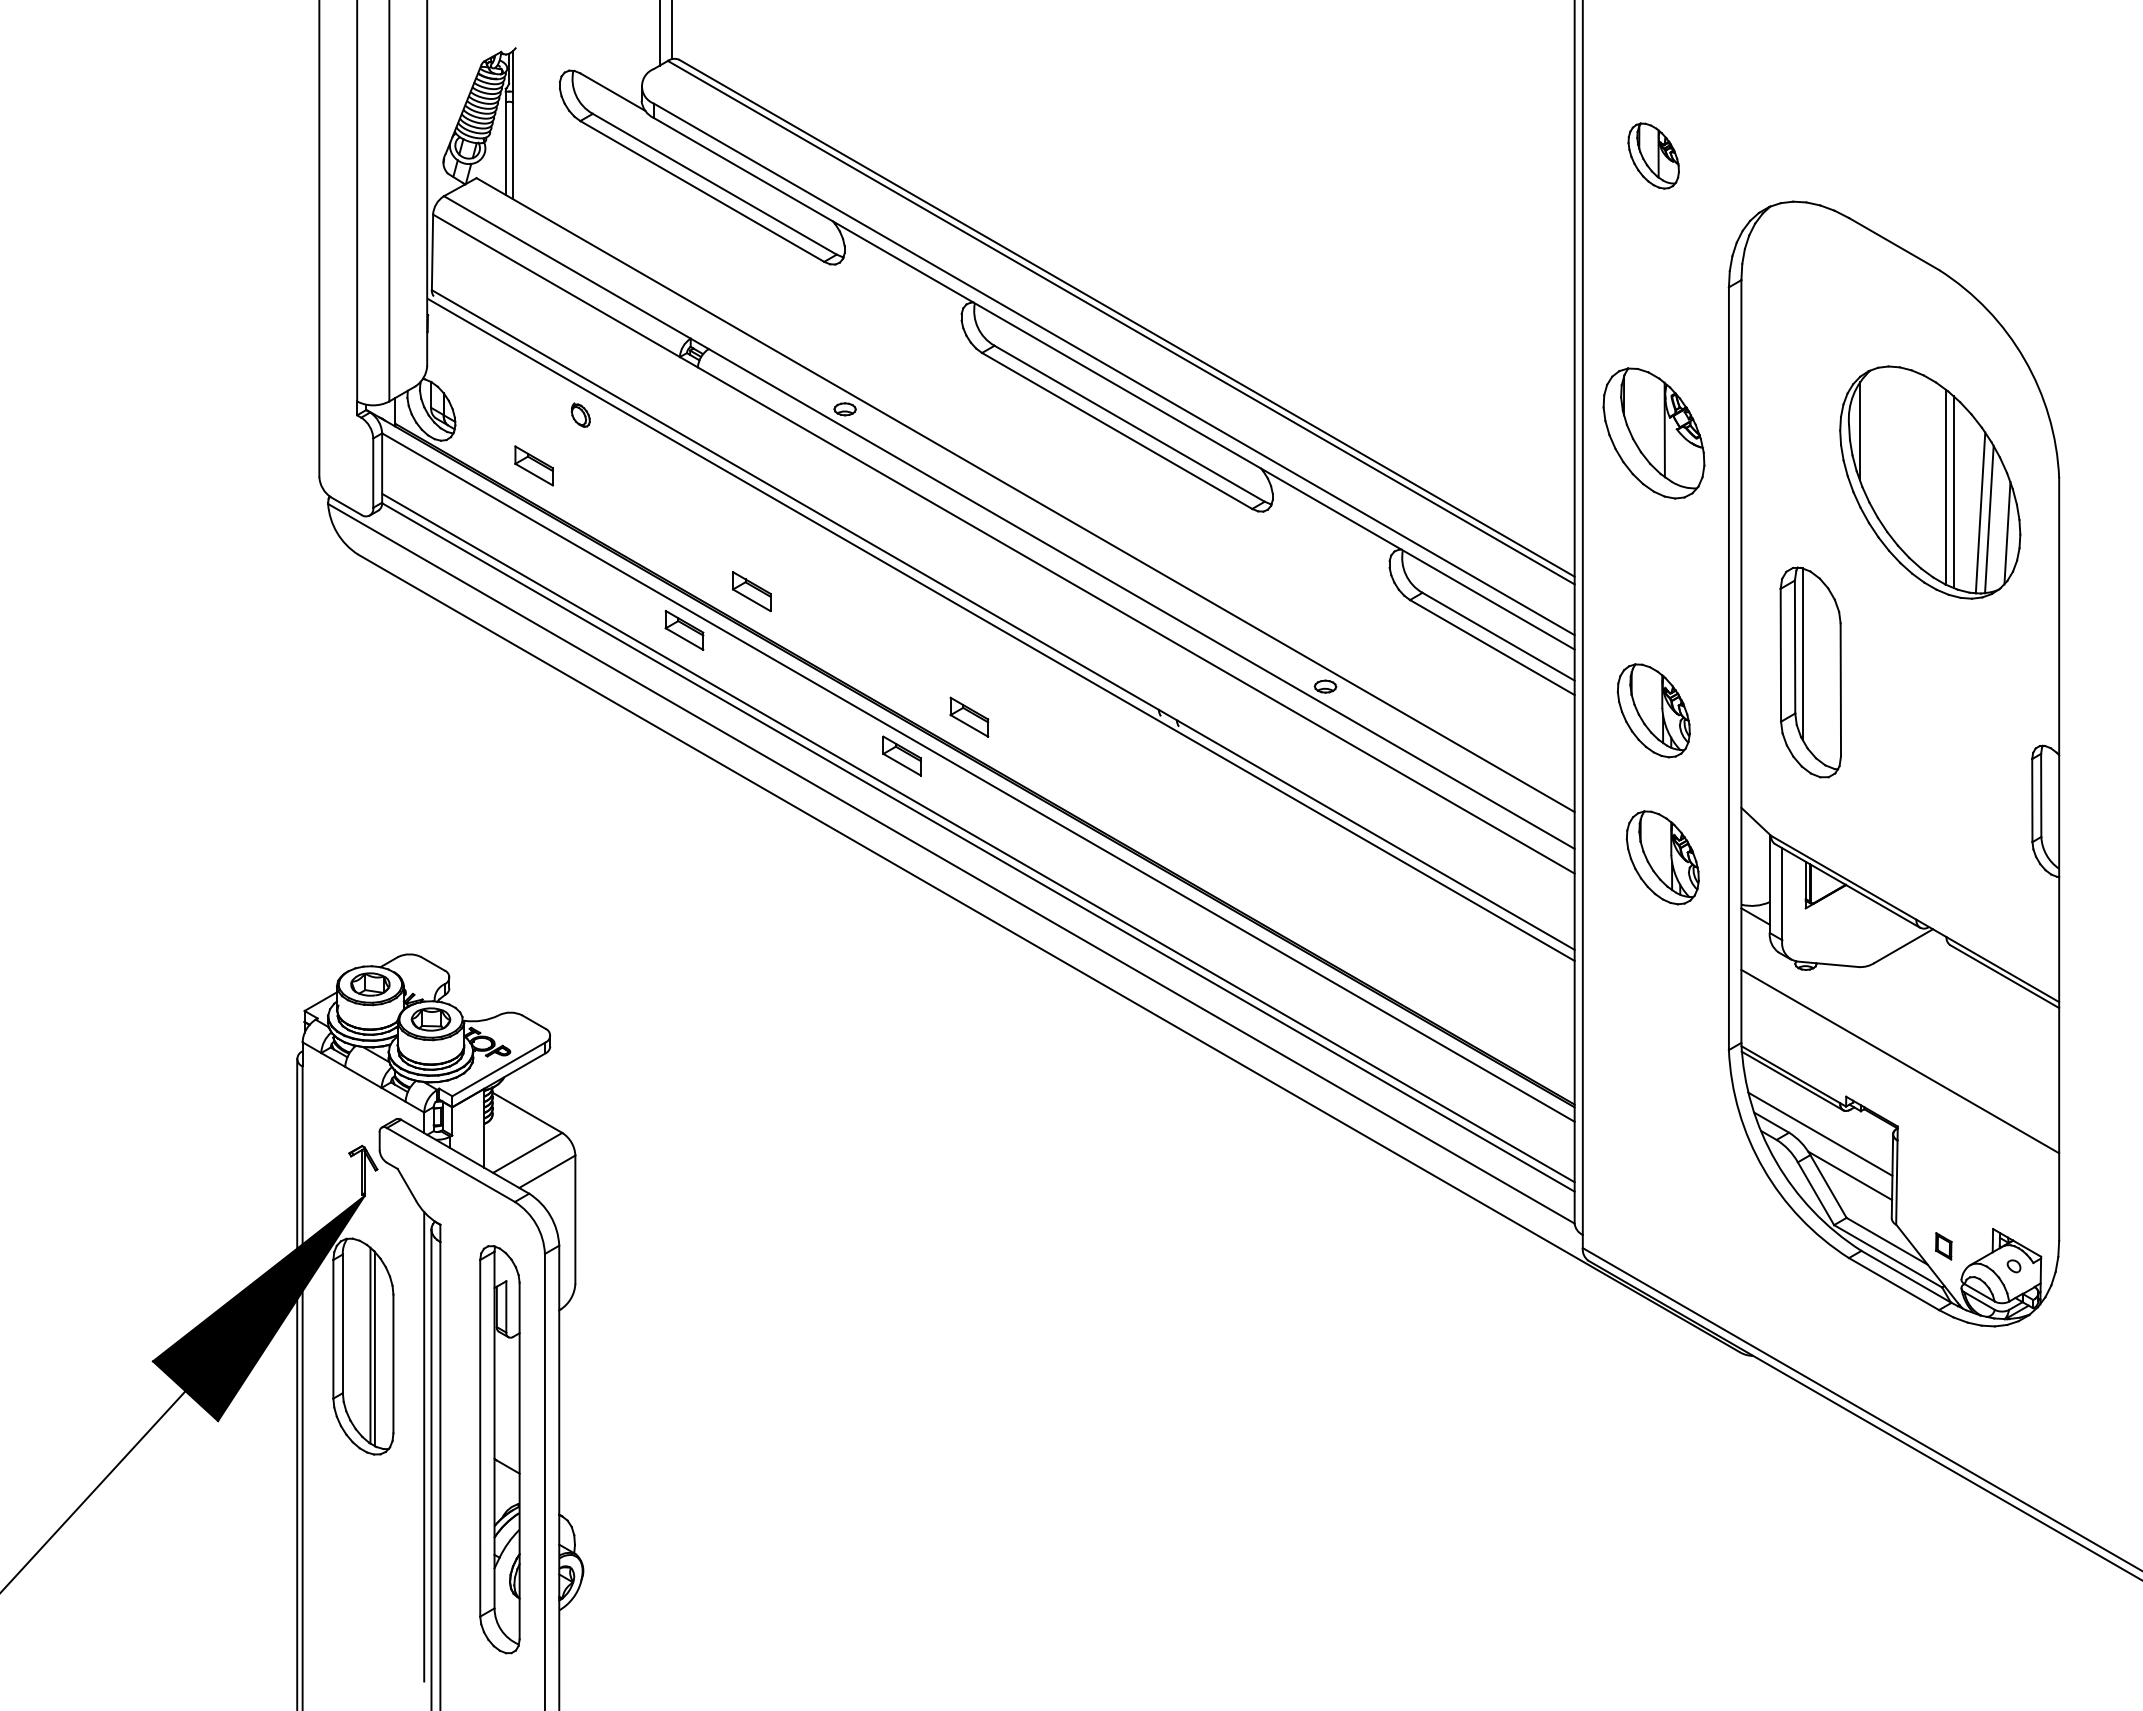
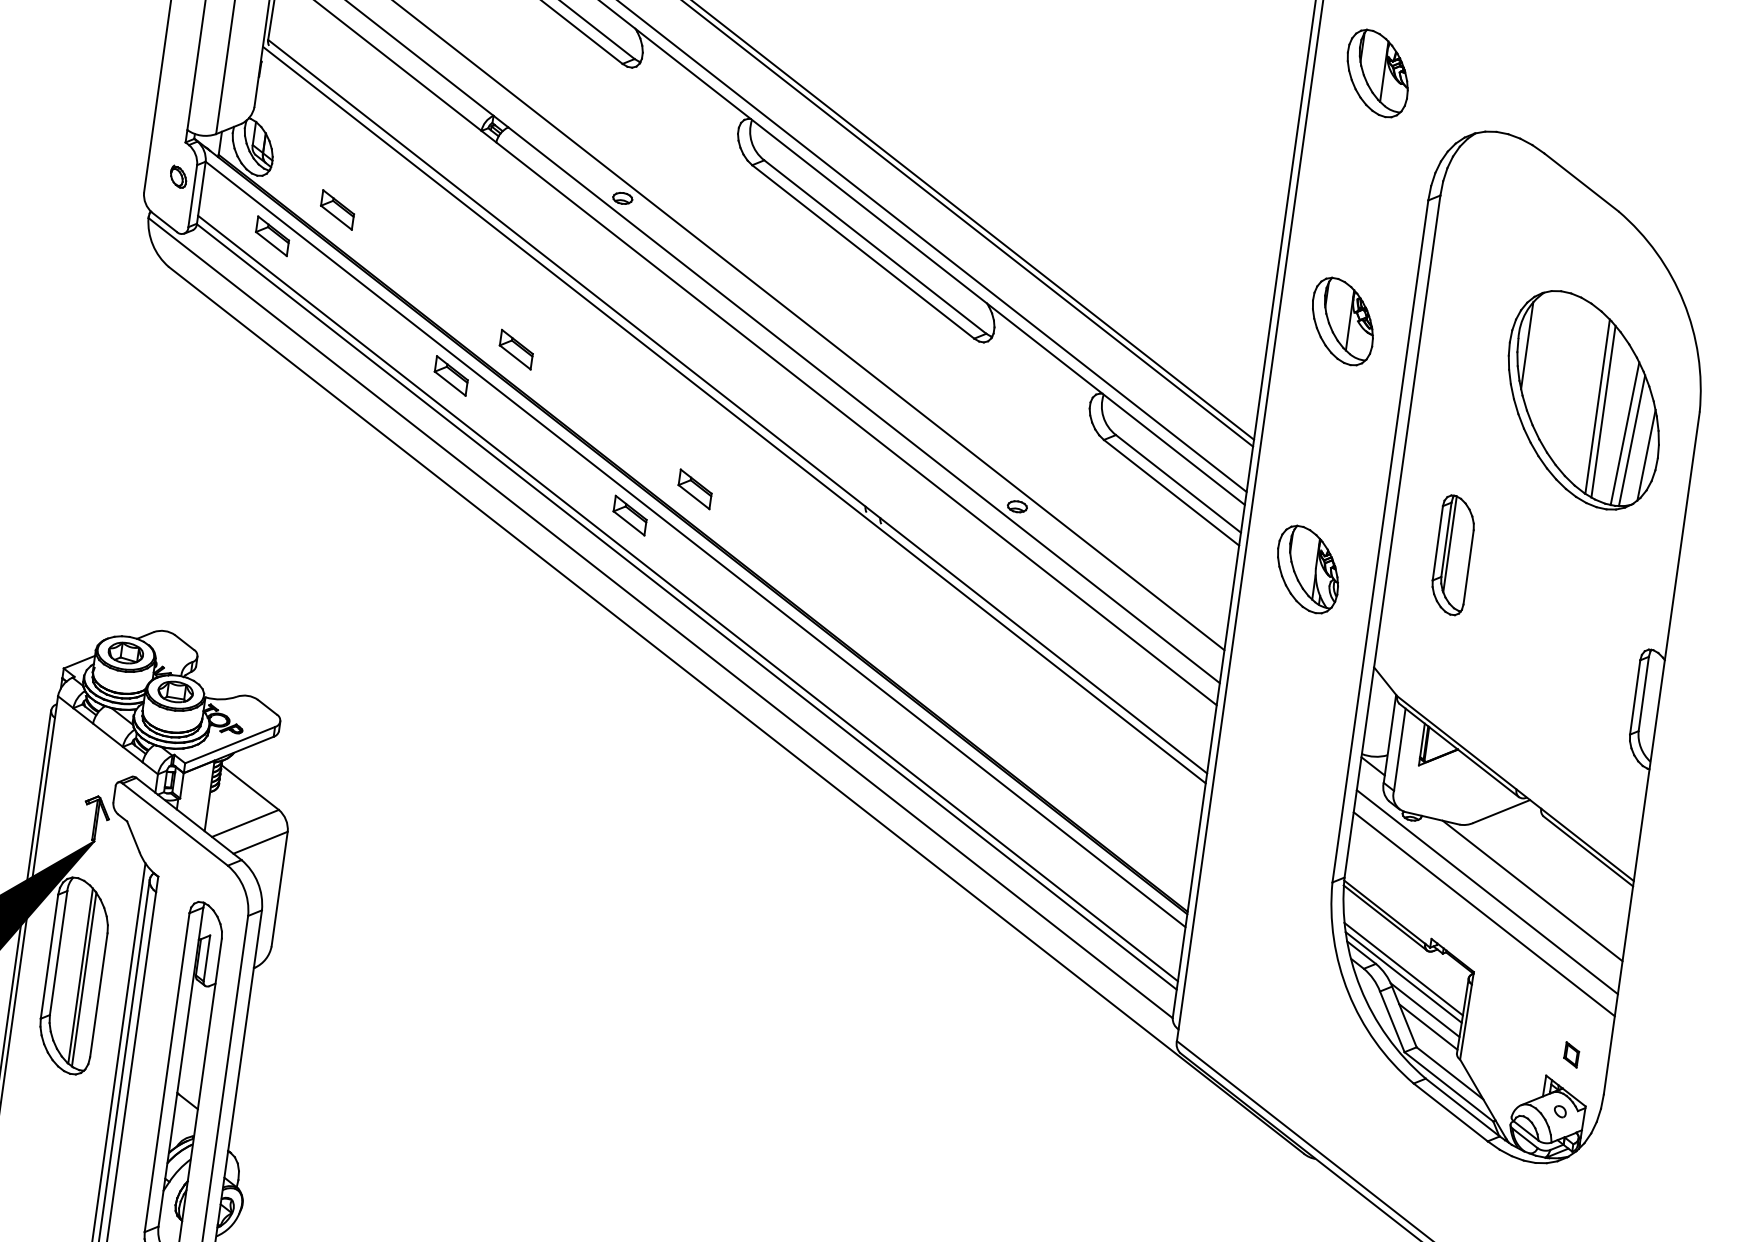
part: (1653, 155) -> (1377, 73), size x1.43
part: (580, 414) -> (178, 176), moved
part: (1653, 433) -> (1342, 321), size x0.71
part: (466, 504) -> (272, 235), added
part: (1810, 672) -> (1452, 555), size x0.62
part: (1662, 857) -> (1297, 701), removed
line: (1949, 1028) -> (1532, 890), added
line: (1900, 1036) -> (1487, 891), added
line: (1821, 1143) -> (1403, 977), added
line: (1855, 1193) -> (1427, 1026), added
part: (1943, 1246) -> (1571, 1055), moved

